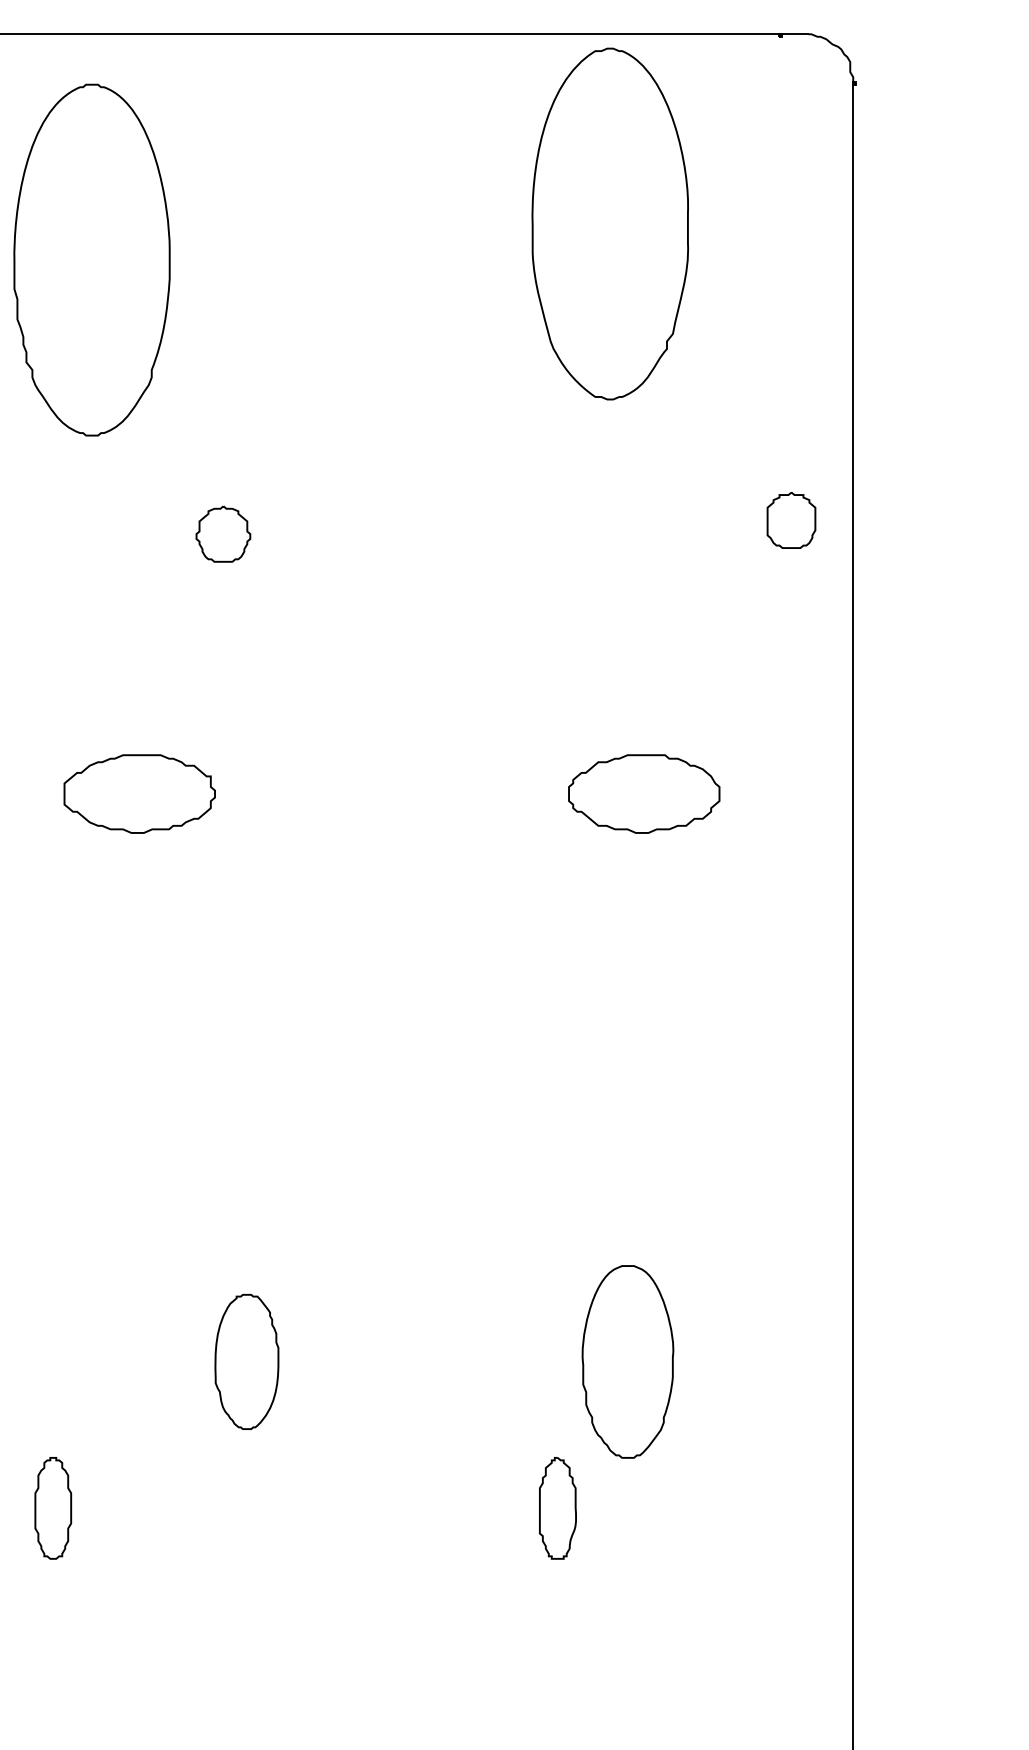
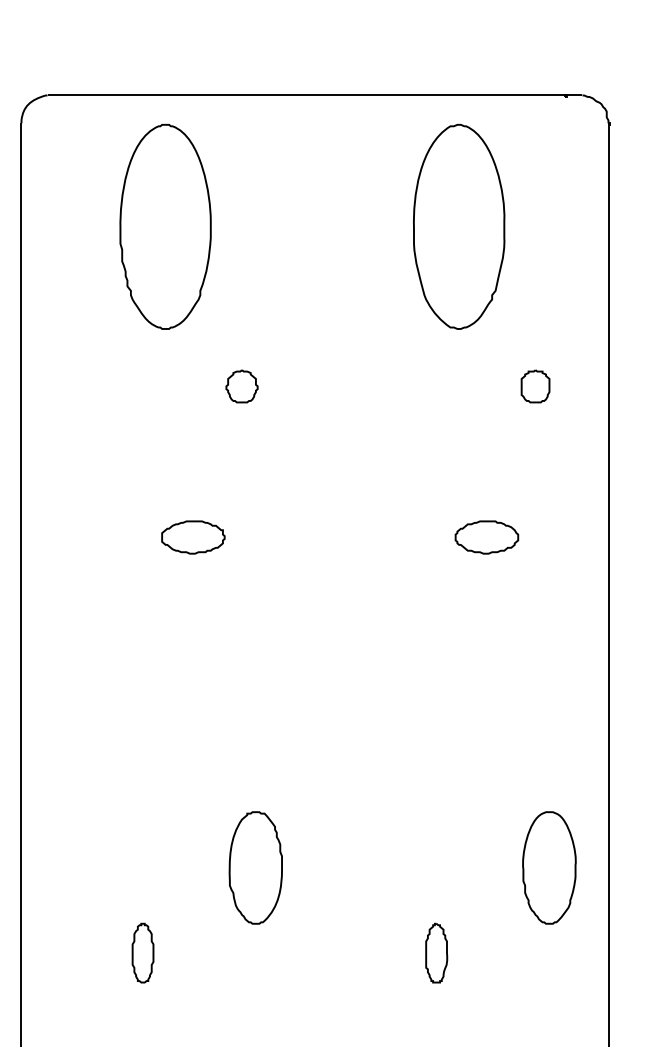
part: (610, 223) -> (459, 226), moved
part: (791, 520) -> (535, 386), moved
part: (139, 793) -> (193, 537), size x0.71
part: (643, 793) -> (486, 537), size x0.71
part: (246, 1361) -> (255, 867), size x1.43
part: (628, 1361) -> (549, 867), moved

